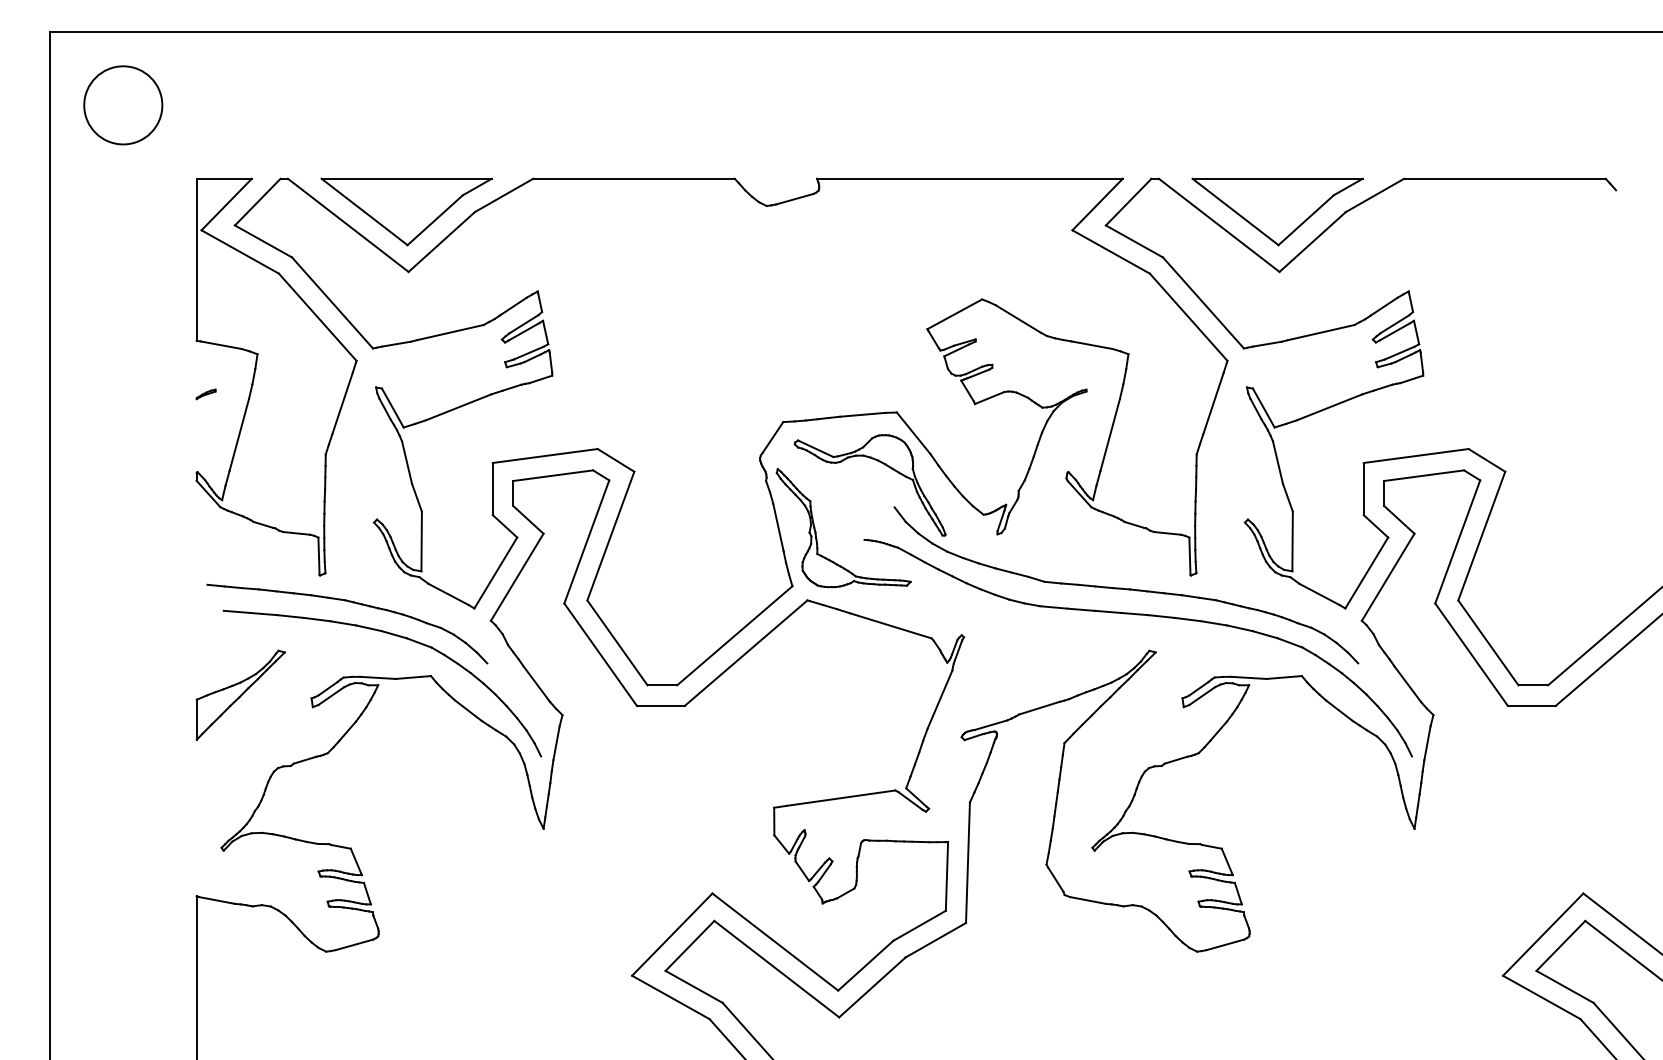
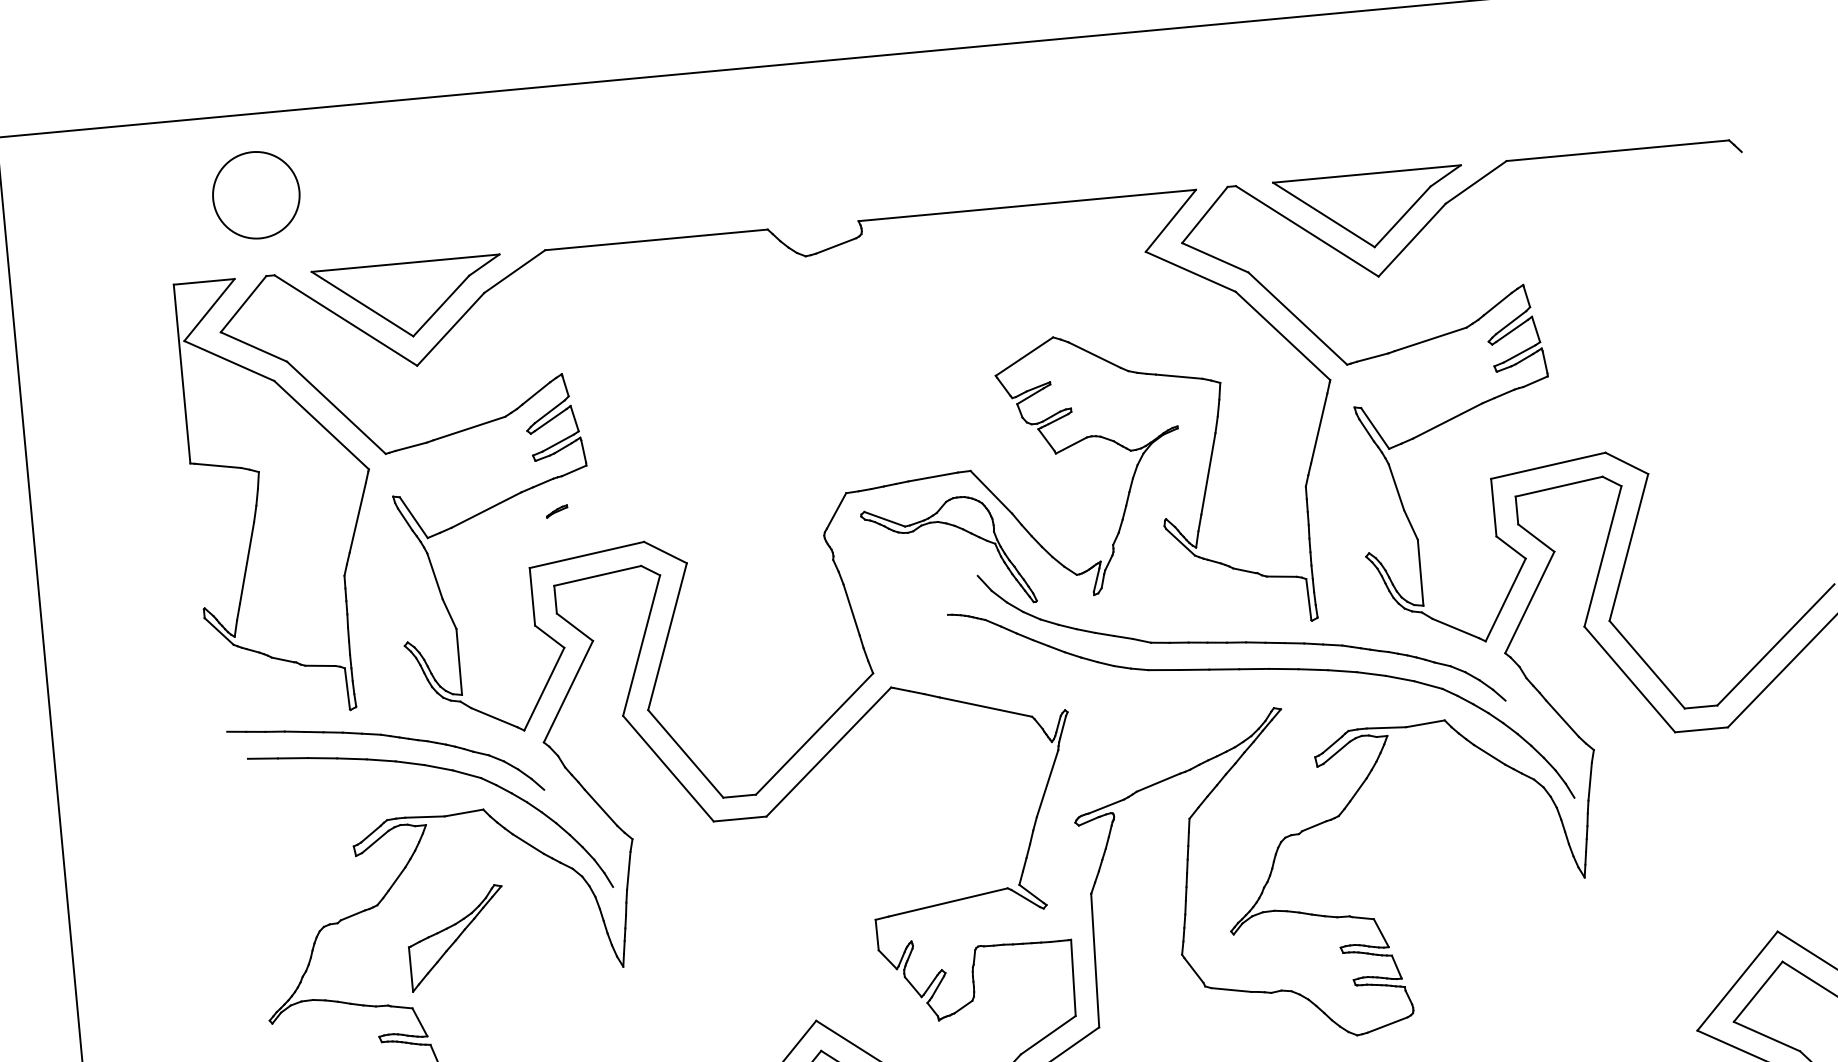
circle: (123, 105) -> (256, 195), moved
part: (205, 394) -> (556, 511), moved
part: (816, 531) -> (894, 610), removed
part: (240, 694) -> (456, 937), moved

